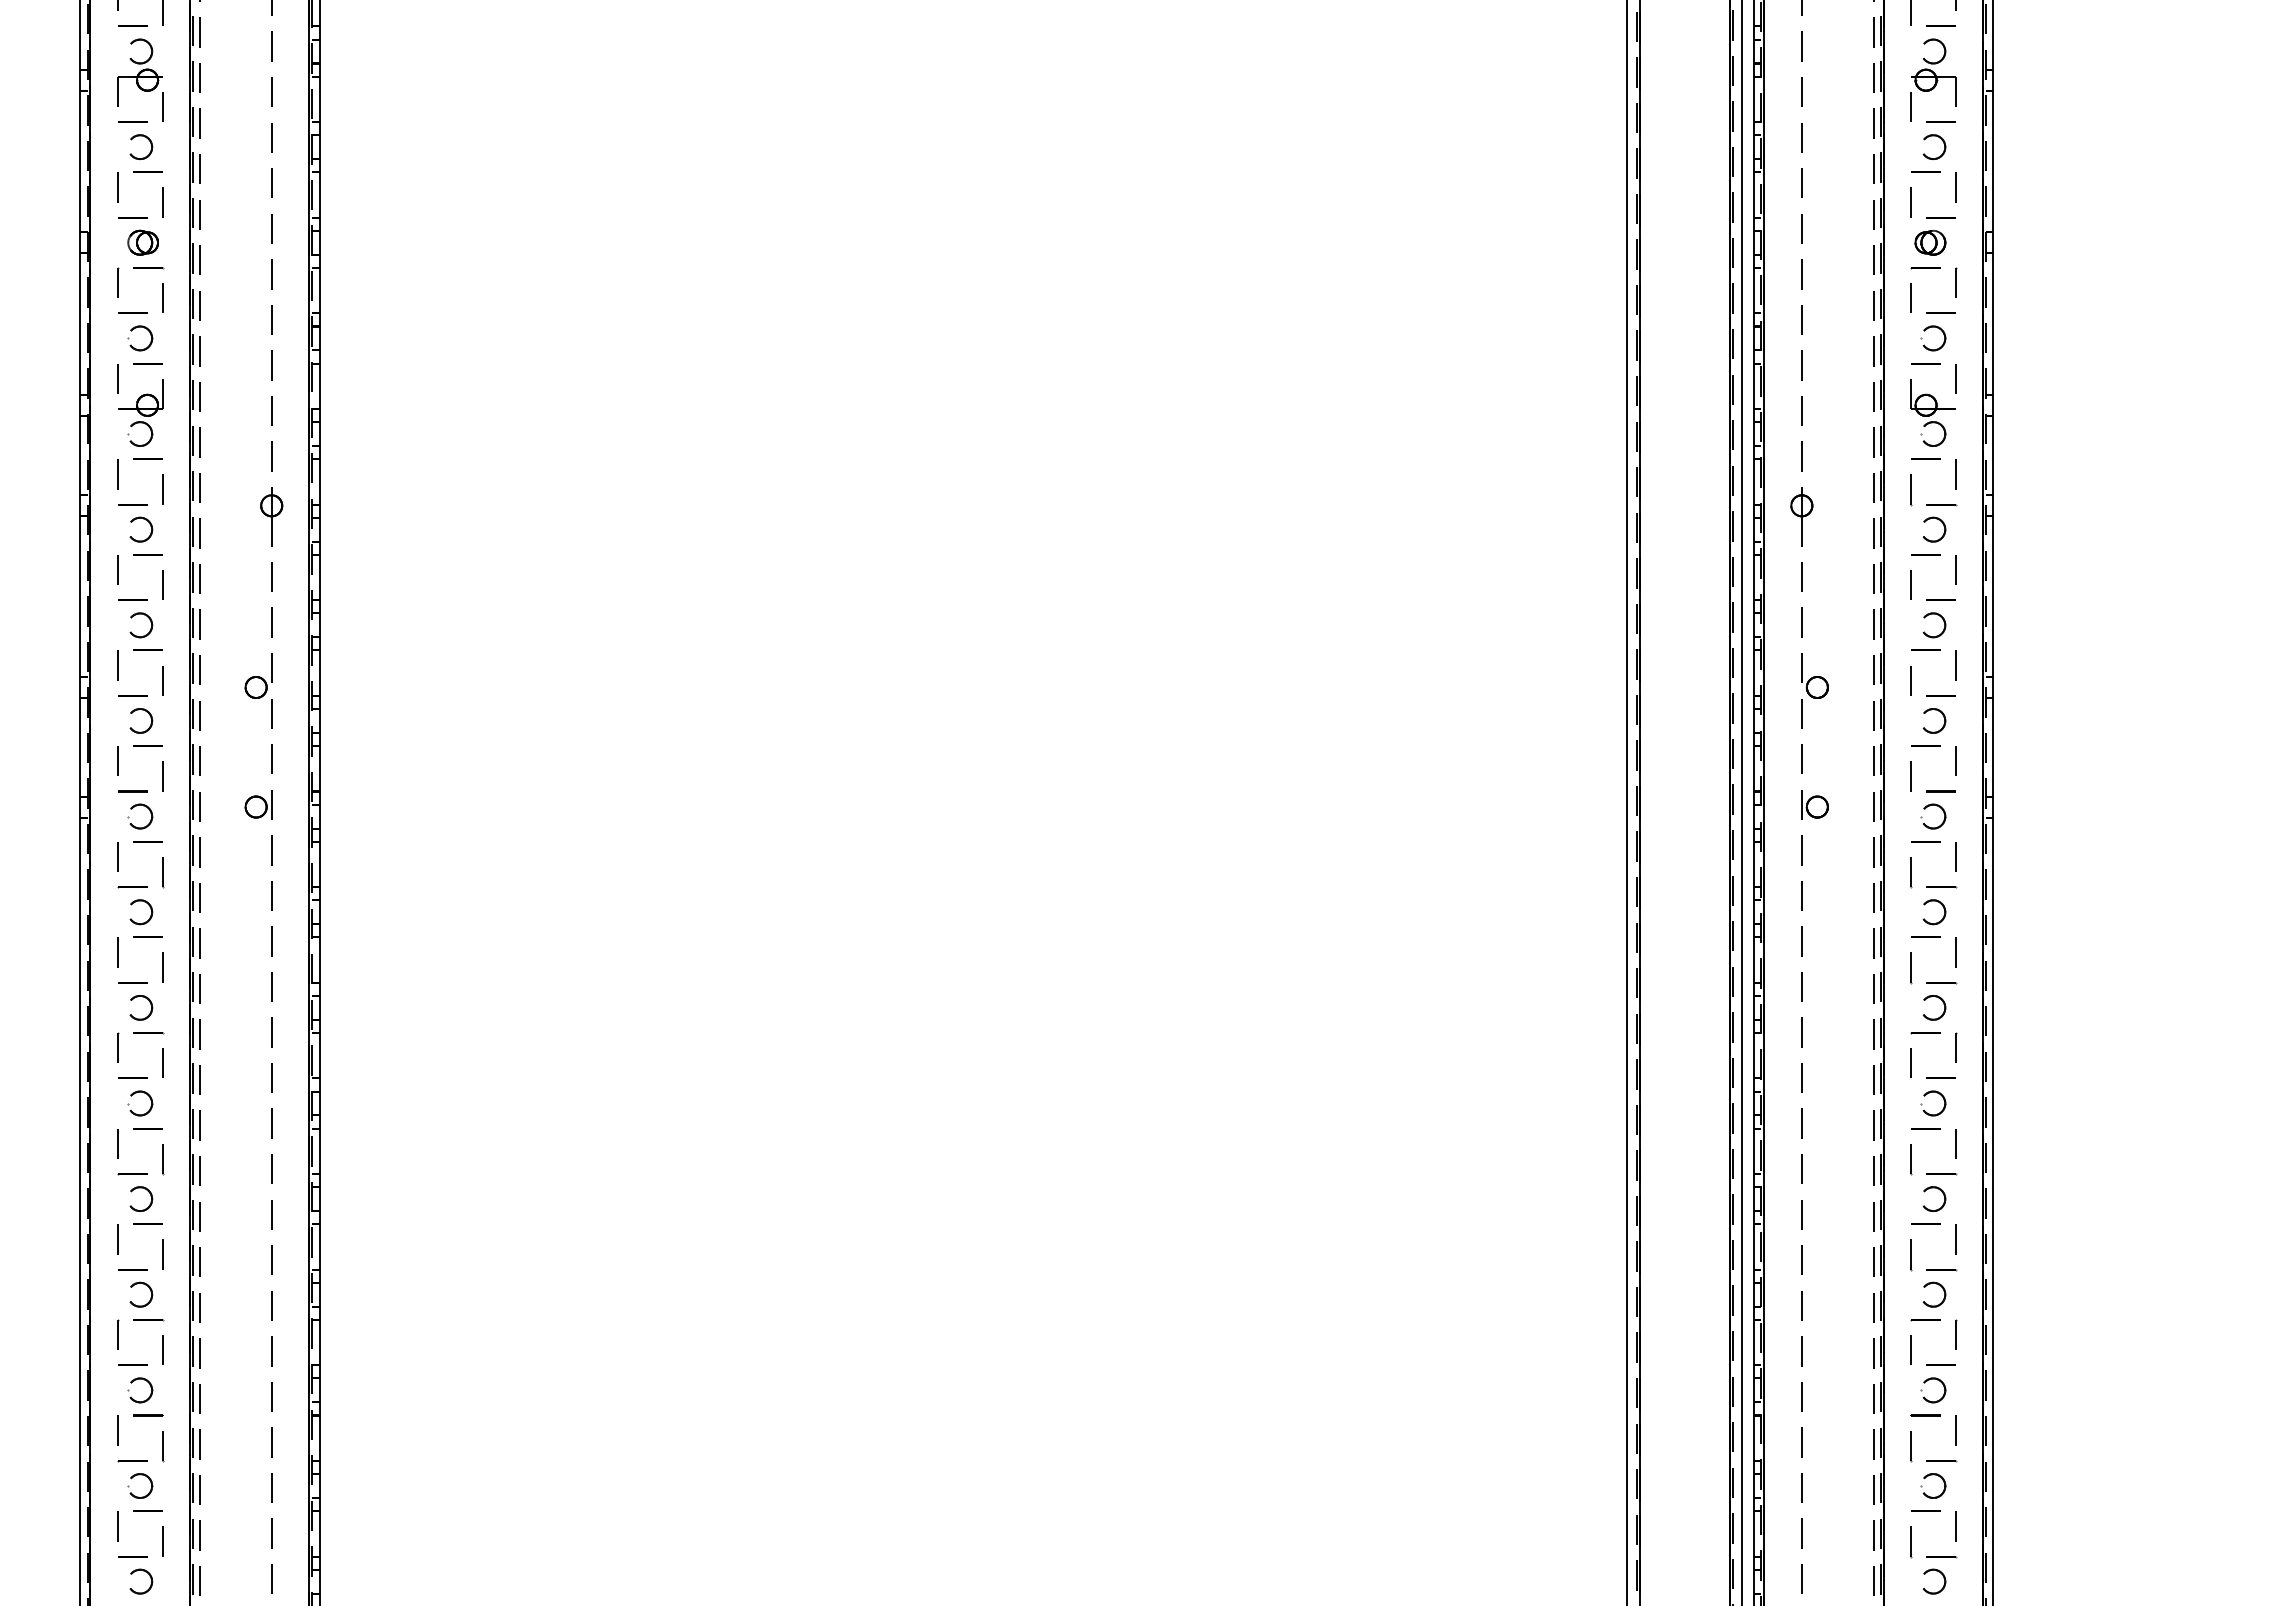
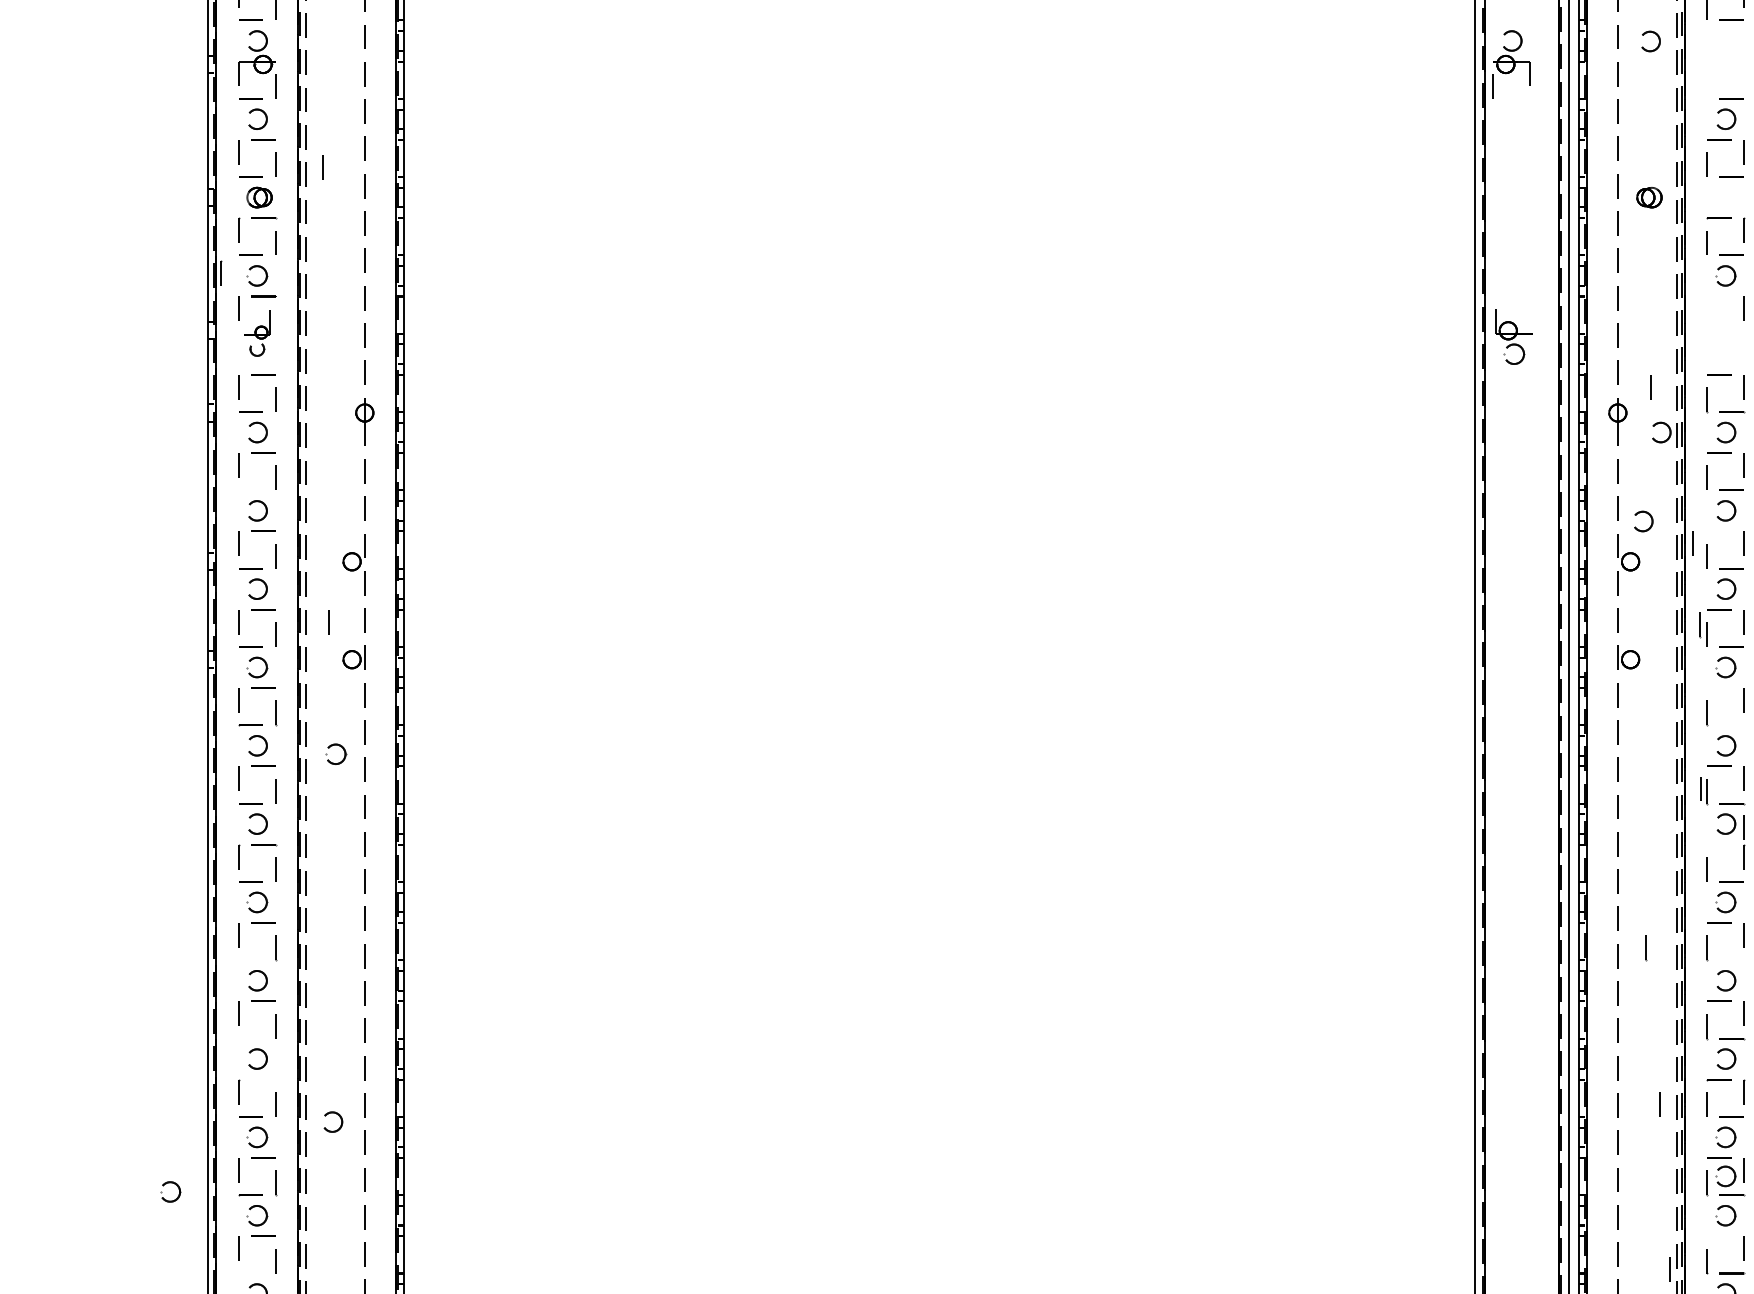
part: (1850, 57) -> (1657, 45), added
part: (1933, 79) -> (1511, 63), moved
line: (220, 205) -> (322, 167), added
part: (1930, 242) -> (1649, 197), moved
line: (97, 334) -> (222, 272), added
line: (1925, 363) -> (1719, 296), removed
part: (140, 412) -> (257, 336), size x0.7
part: (1932, 412) -> (1513, 336), moved
line: (1841, 474) -> (1650, 387), added
part: (1864, 526) -> (1669, 429), added
line: (132, 599) -> (250, 489), removed
part: (1842, 635) -> (1651, 519), added
line: (1925, 649) -> (1719, 530), removed
line: (1893, 665) -> (1692, 543), added
line: (227, 760) -> (328, 621), added
line: (1902, 764) -> (1700, 624), added
line: (1925, 841) -> (1719, 687), removed
line: (1941, 887) -> (1732, 725), removed
part: (241, 913) -> (340, 746), added
line: (1902, 964) -> (1700, 788), added
line: (1955, 1011) -> (1743, 827), added
line: (1925, 1033) -> (1719, 845), removed
line: (1837, 1159) -> (1647, 948), added
line: (132, 1174) -> (250, 960), removed
line: (1941, 1174) -> (1732, 960), removed
line: (132, 1269) -> (250, 1038), removed
line: (148, 1320) -> (263, 1080), removed
line: (1853, 1349) -> (1660, 1103), added
part: (241, 1366) -> (340, 1117), added
part: (1933, 1427) -> (1725, 1167), added
part: (34, 1446) -> (170, 1183), added
line: (1925, 1510) -> (1719, 1235), removed
line: (1865, 1551) -> (1669, 1269), added
line: (132, 1556) -> (250, 1273), removed

